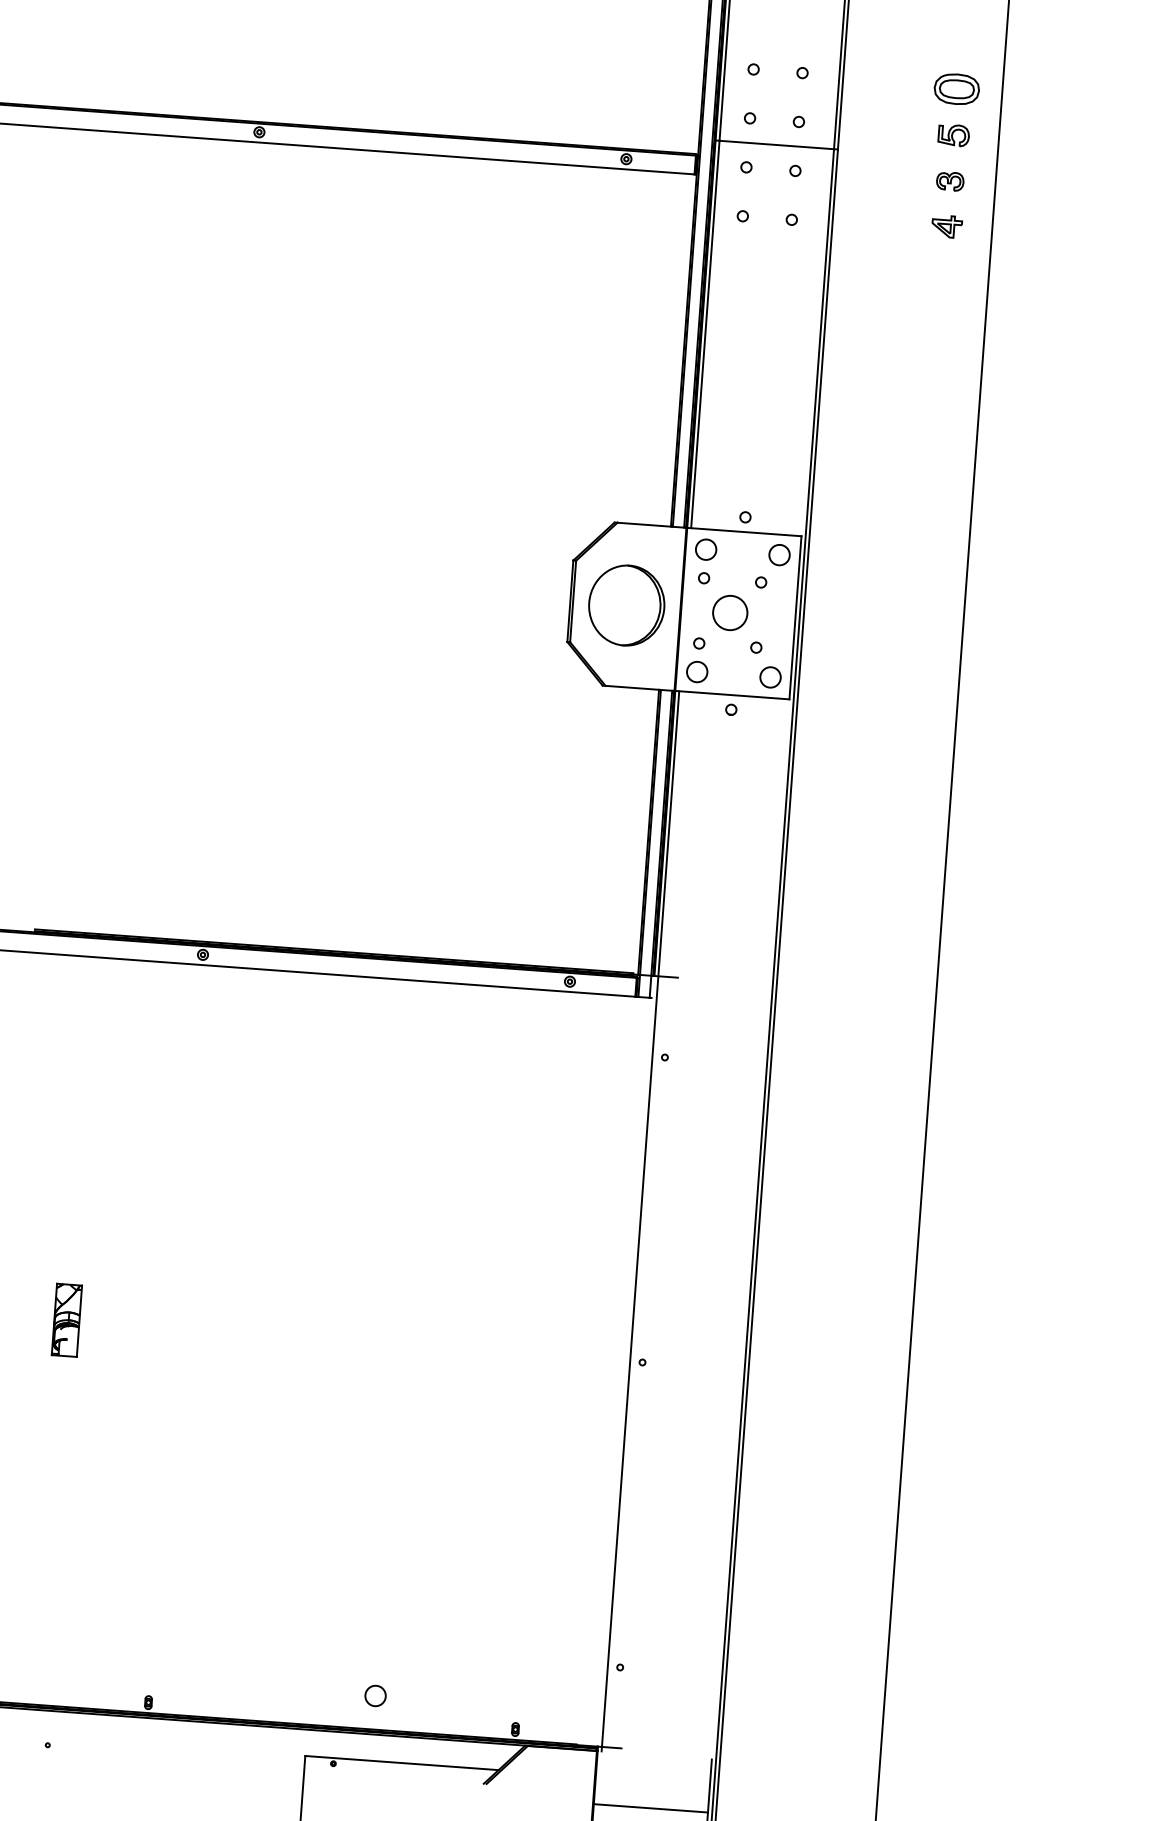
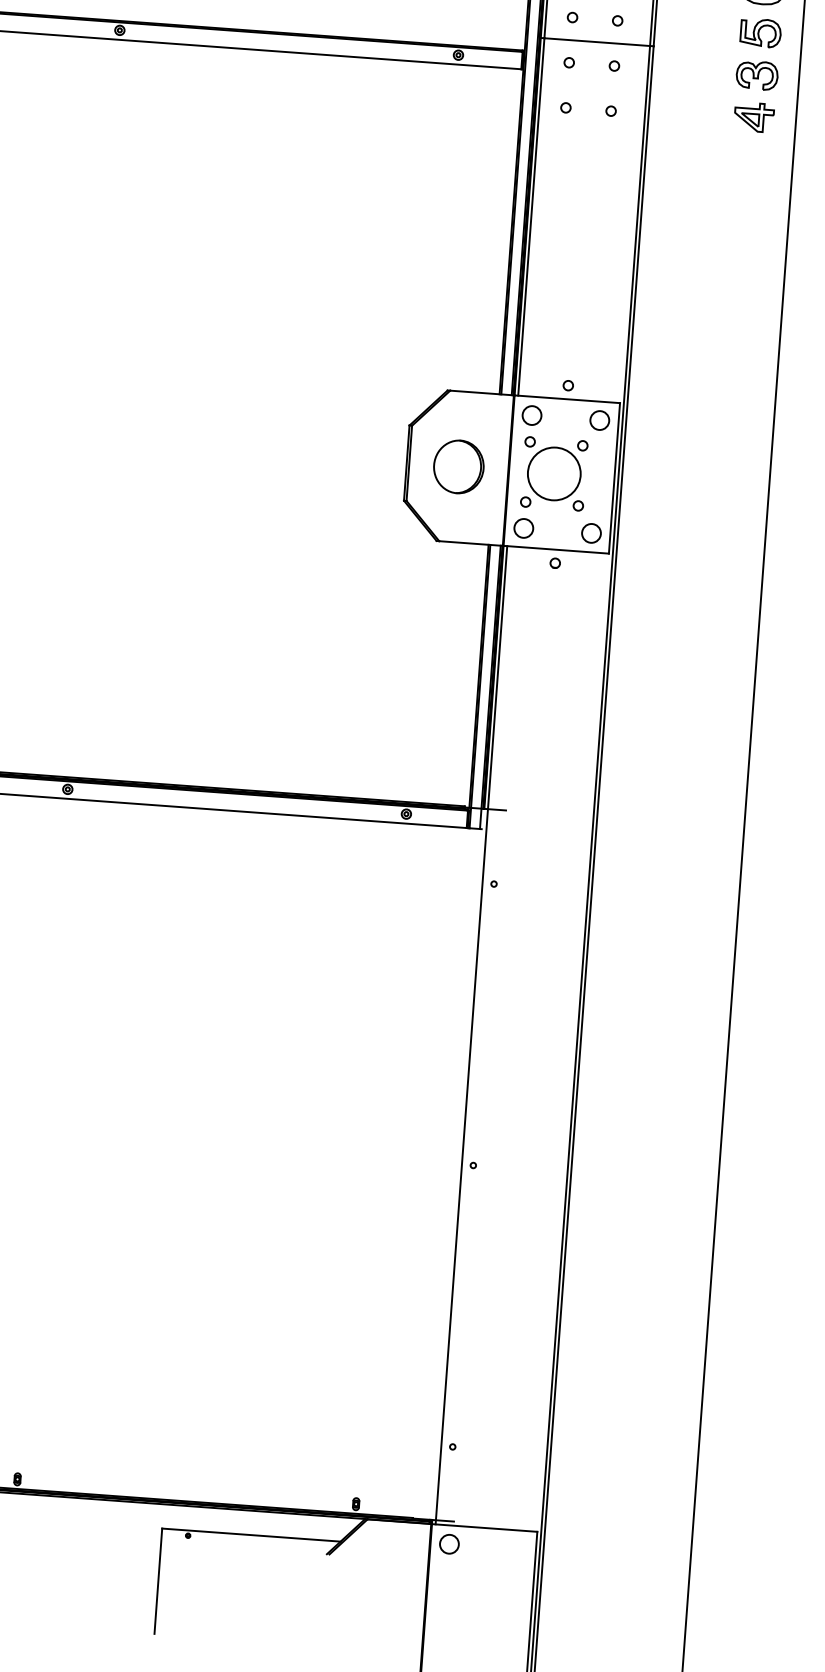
part: (953, 135) -> (760, 33), size x1.43
part: (950, 181) -> (757, 75), size x1.67
part: (947, 226) -> (754, 117), size x1.43
part: (626, 604) -> (458, 466), size x0.71
circle: (729, 612) -> (553, 473), size x1.67
circle: (375, 1695) -> (449, 1543), moved
line: (650, 1808) -> (484, 1528), moved

